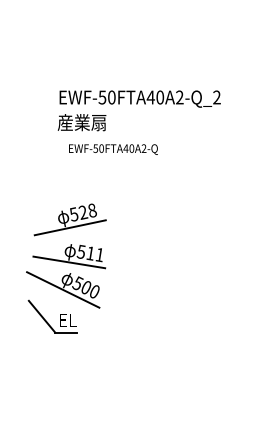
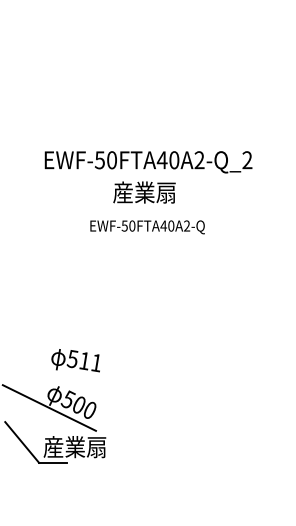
text: (81, 122) -> (143, 192), moved
text: (113, 149) -> (147, 227), moved
part: (69, 219) -> (57, 317), removed
line: (69, 262) -> (57, 372), removed
text: (82, 319) -> (74, 446), EL -> 産業扇

